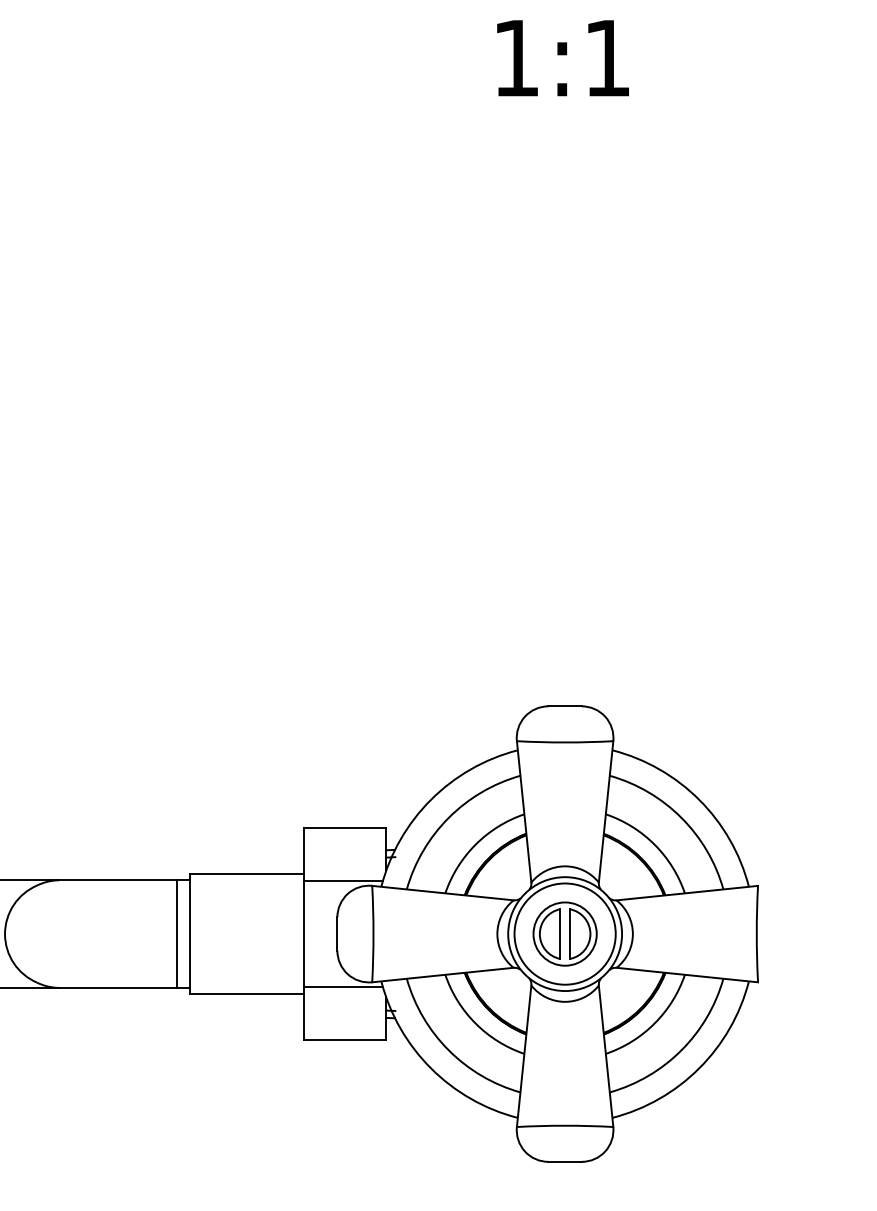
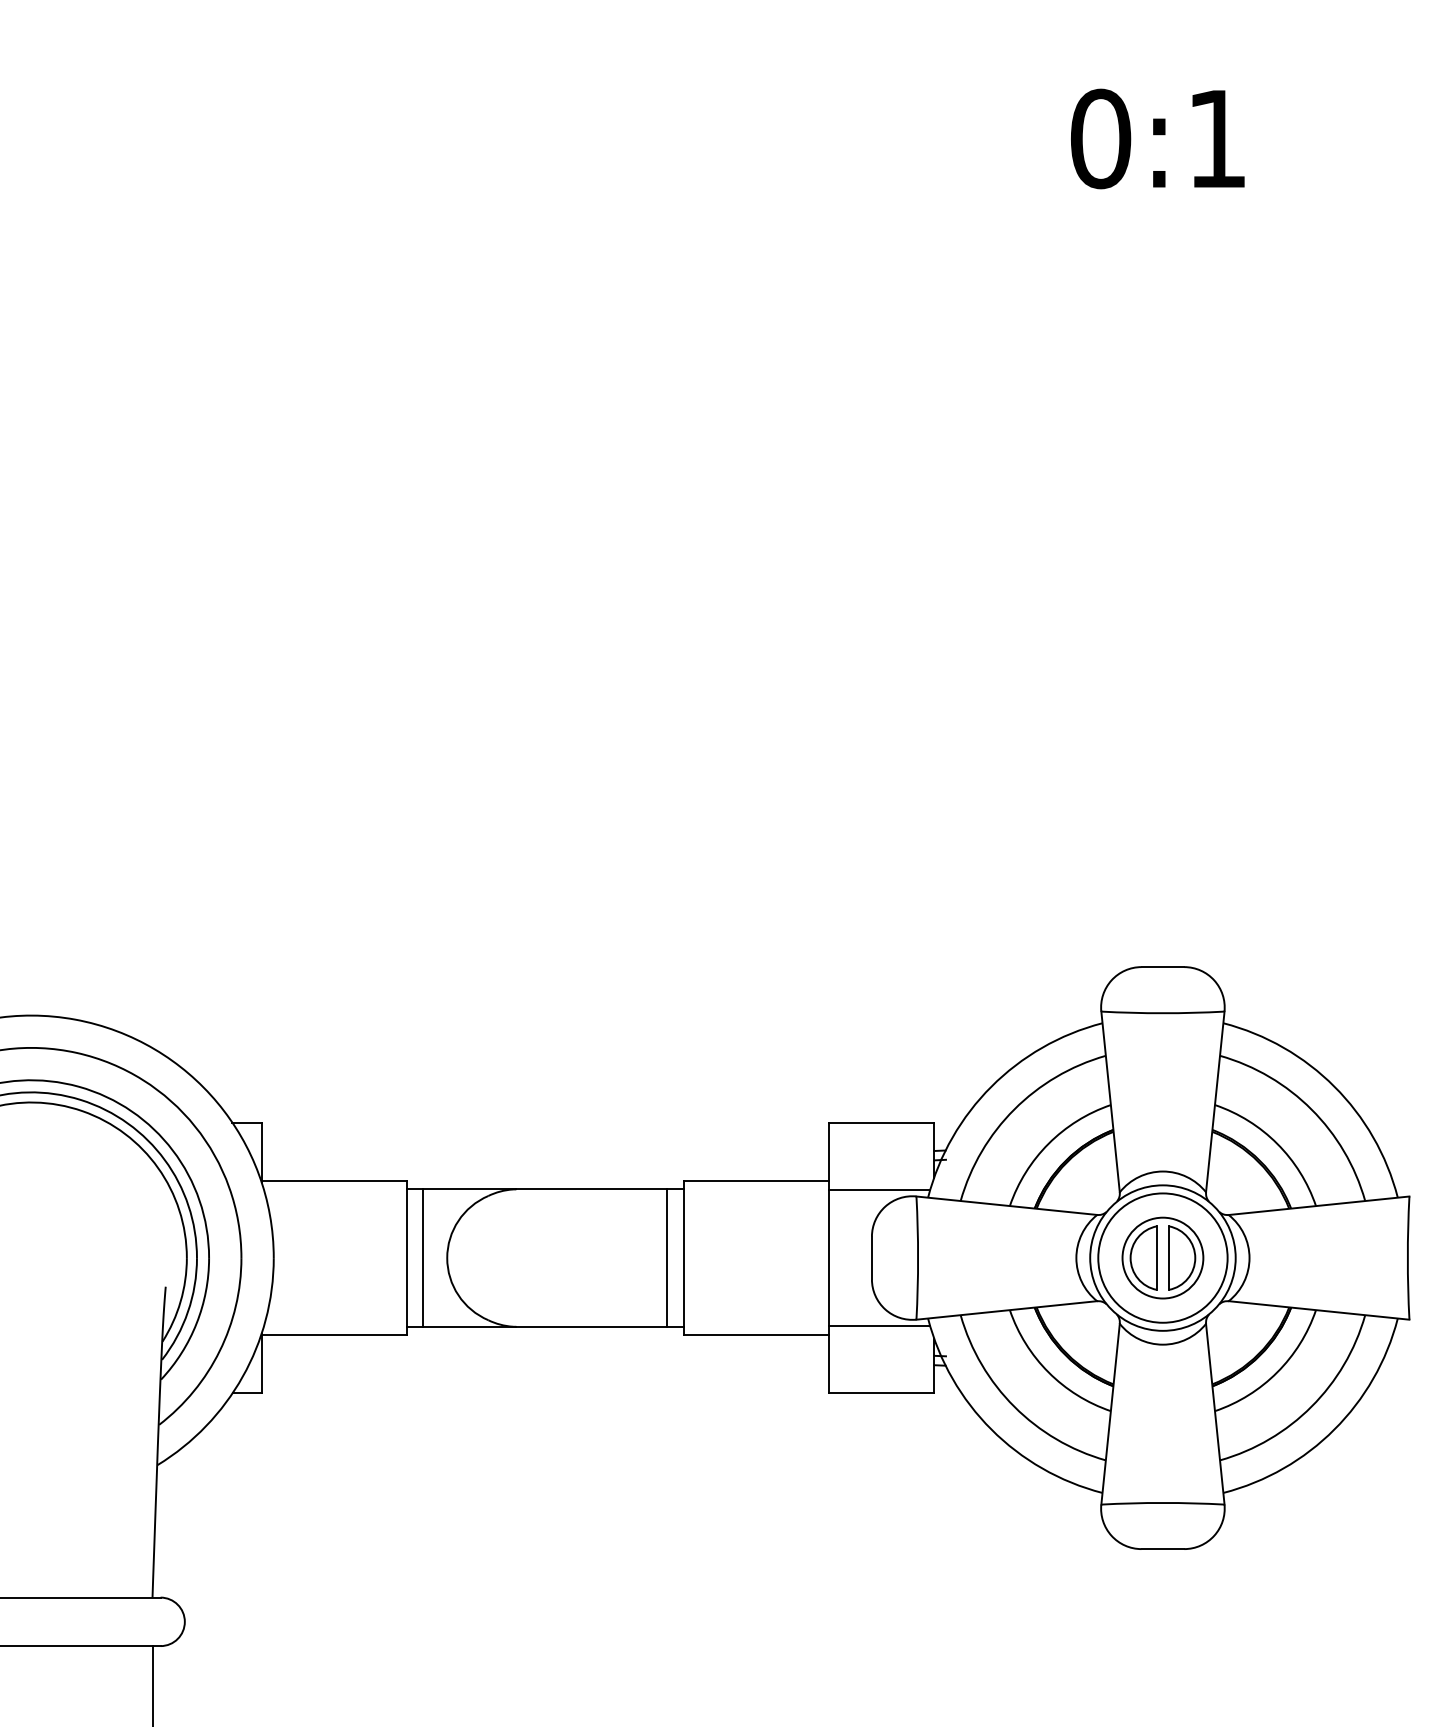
text: (517, 57) -> (1101, 138), 1:1 -> 0:1

